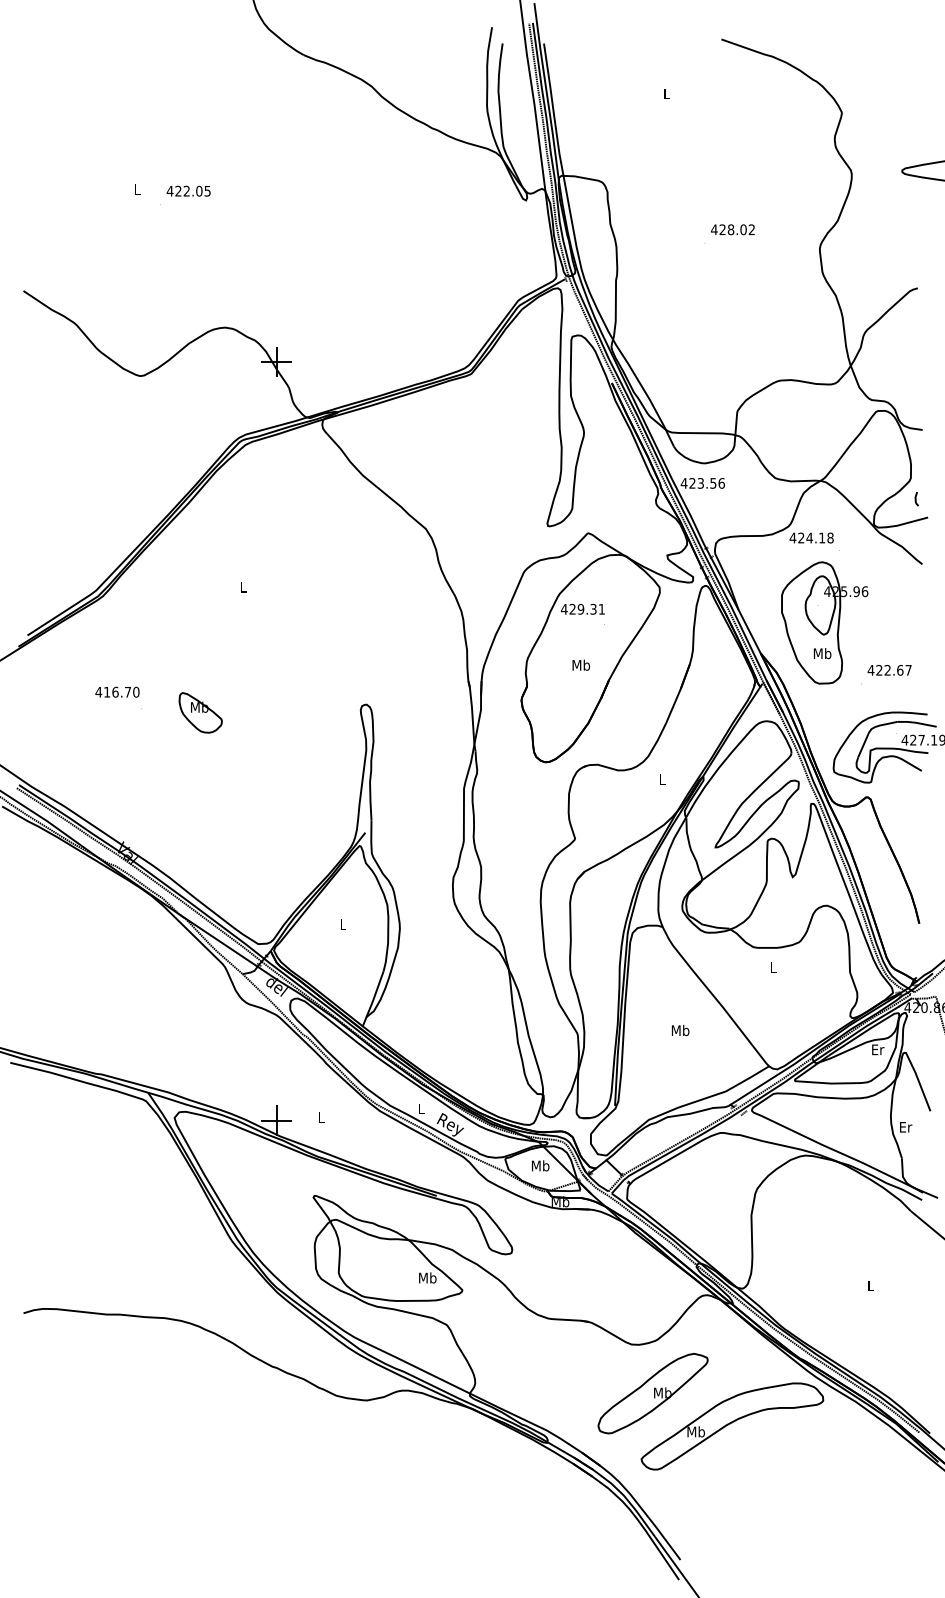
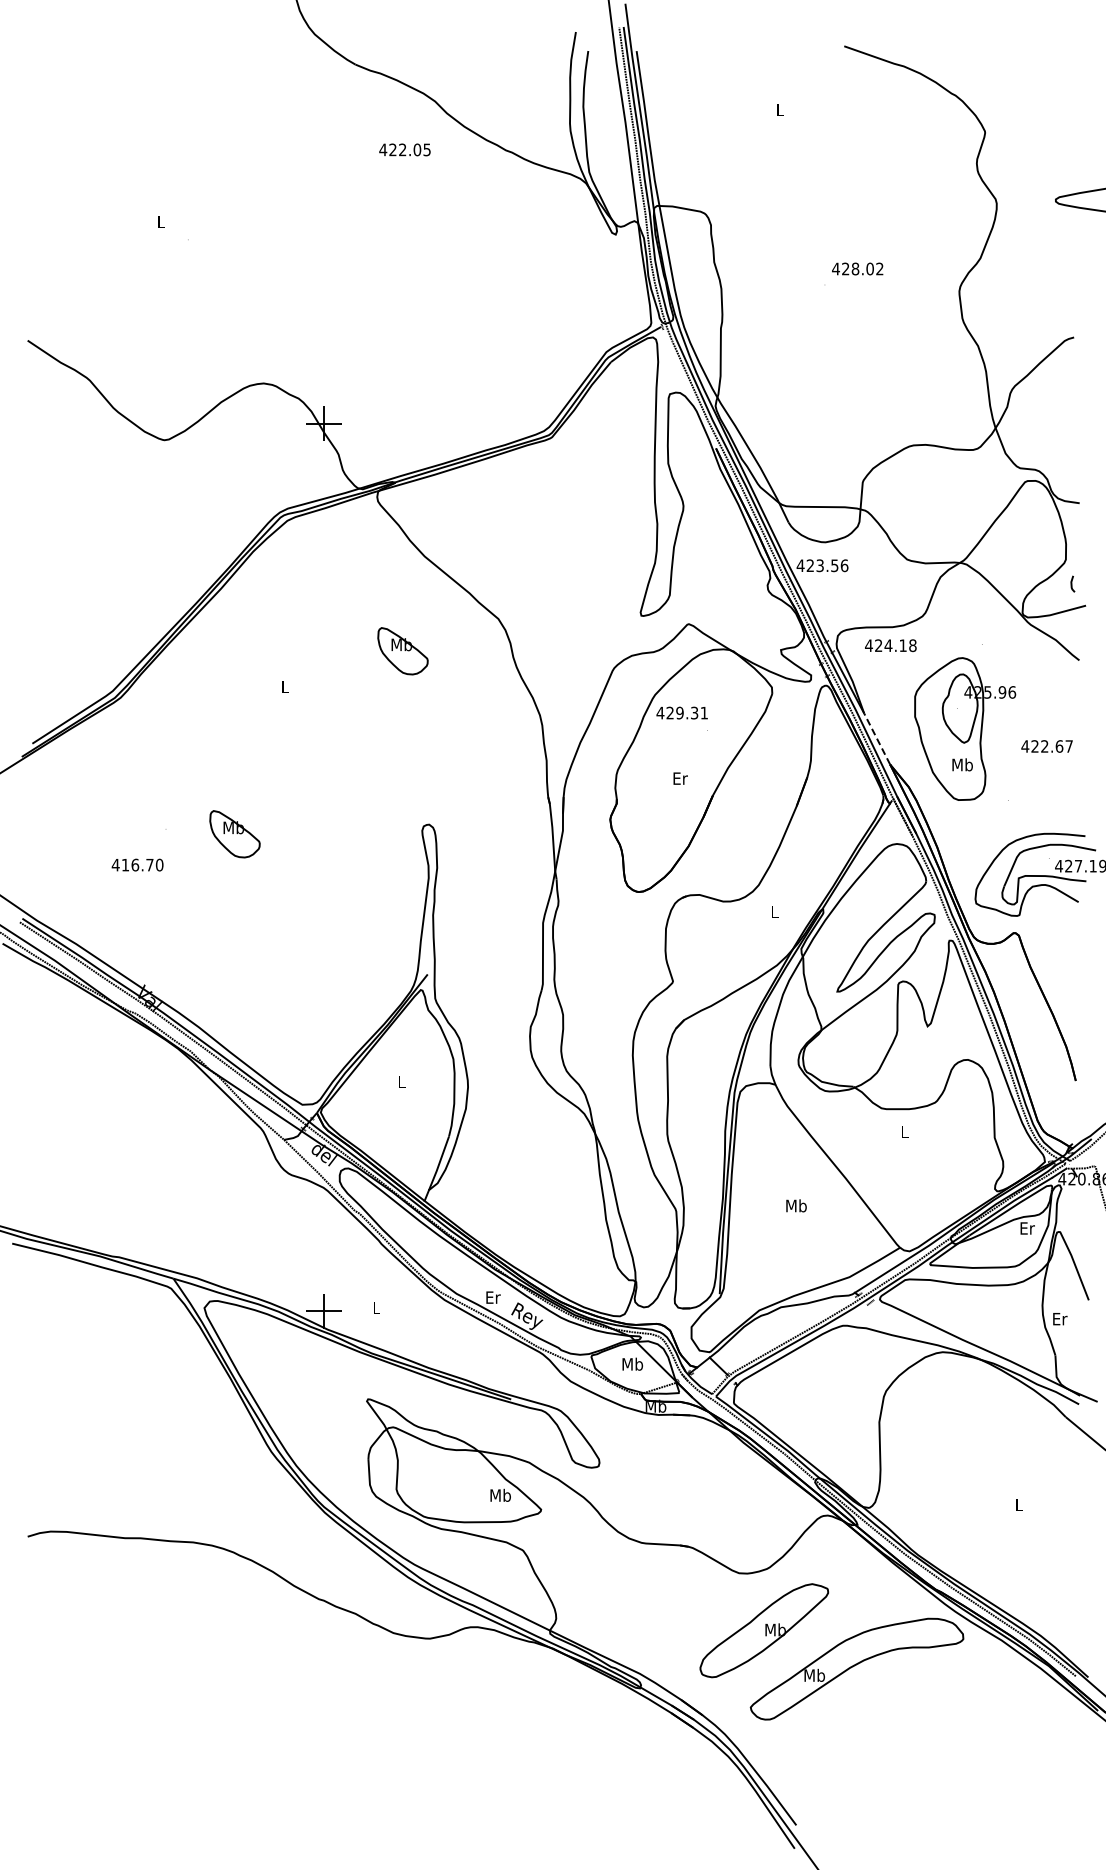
text: (188, 190) -> (404, 149), moved
text: (811, 537) -> (890, 645), moved
part: (343, 556) -> (402, 651), added
line: (749, 631) -> (877, 739), solid -> dashed
text: (581, 665) -> (680, 778), Mb -> Er
text: (889, 670) -> (1046, 746), moved
text: (117, 691) -> (137, 864), moved
text: (421, 1108) -> (493, 1297), L -> Er

